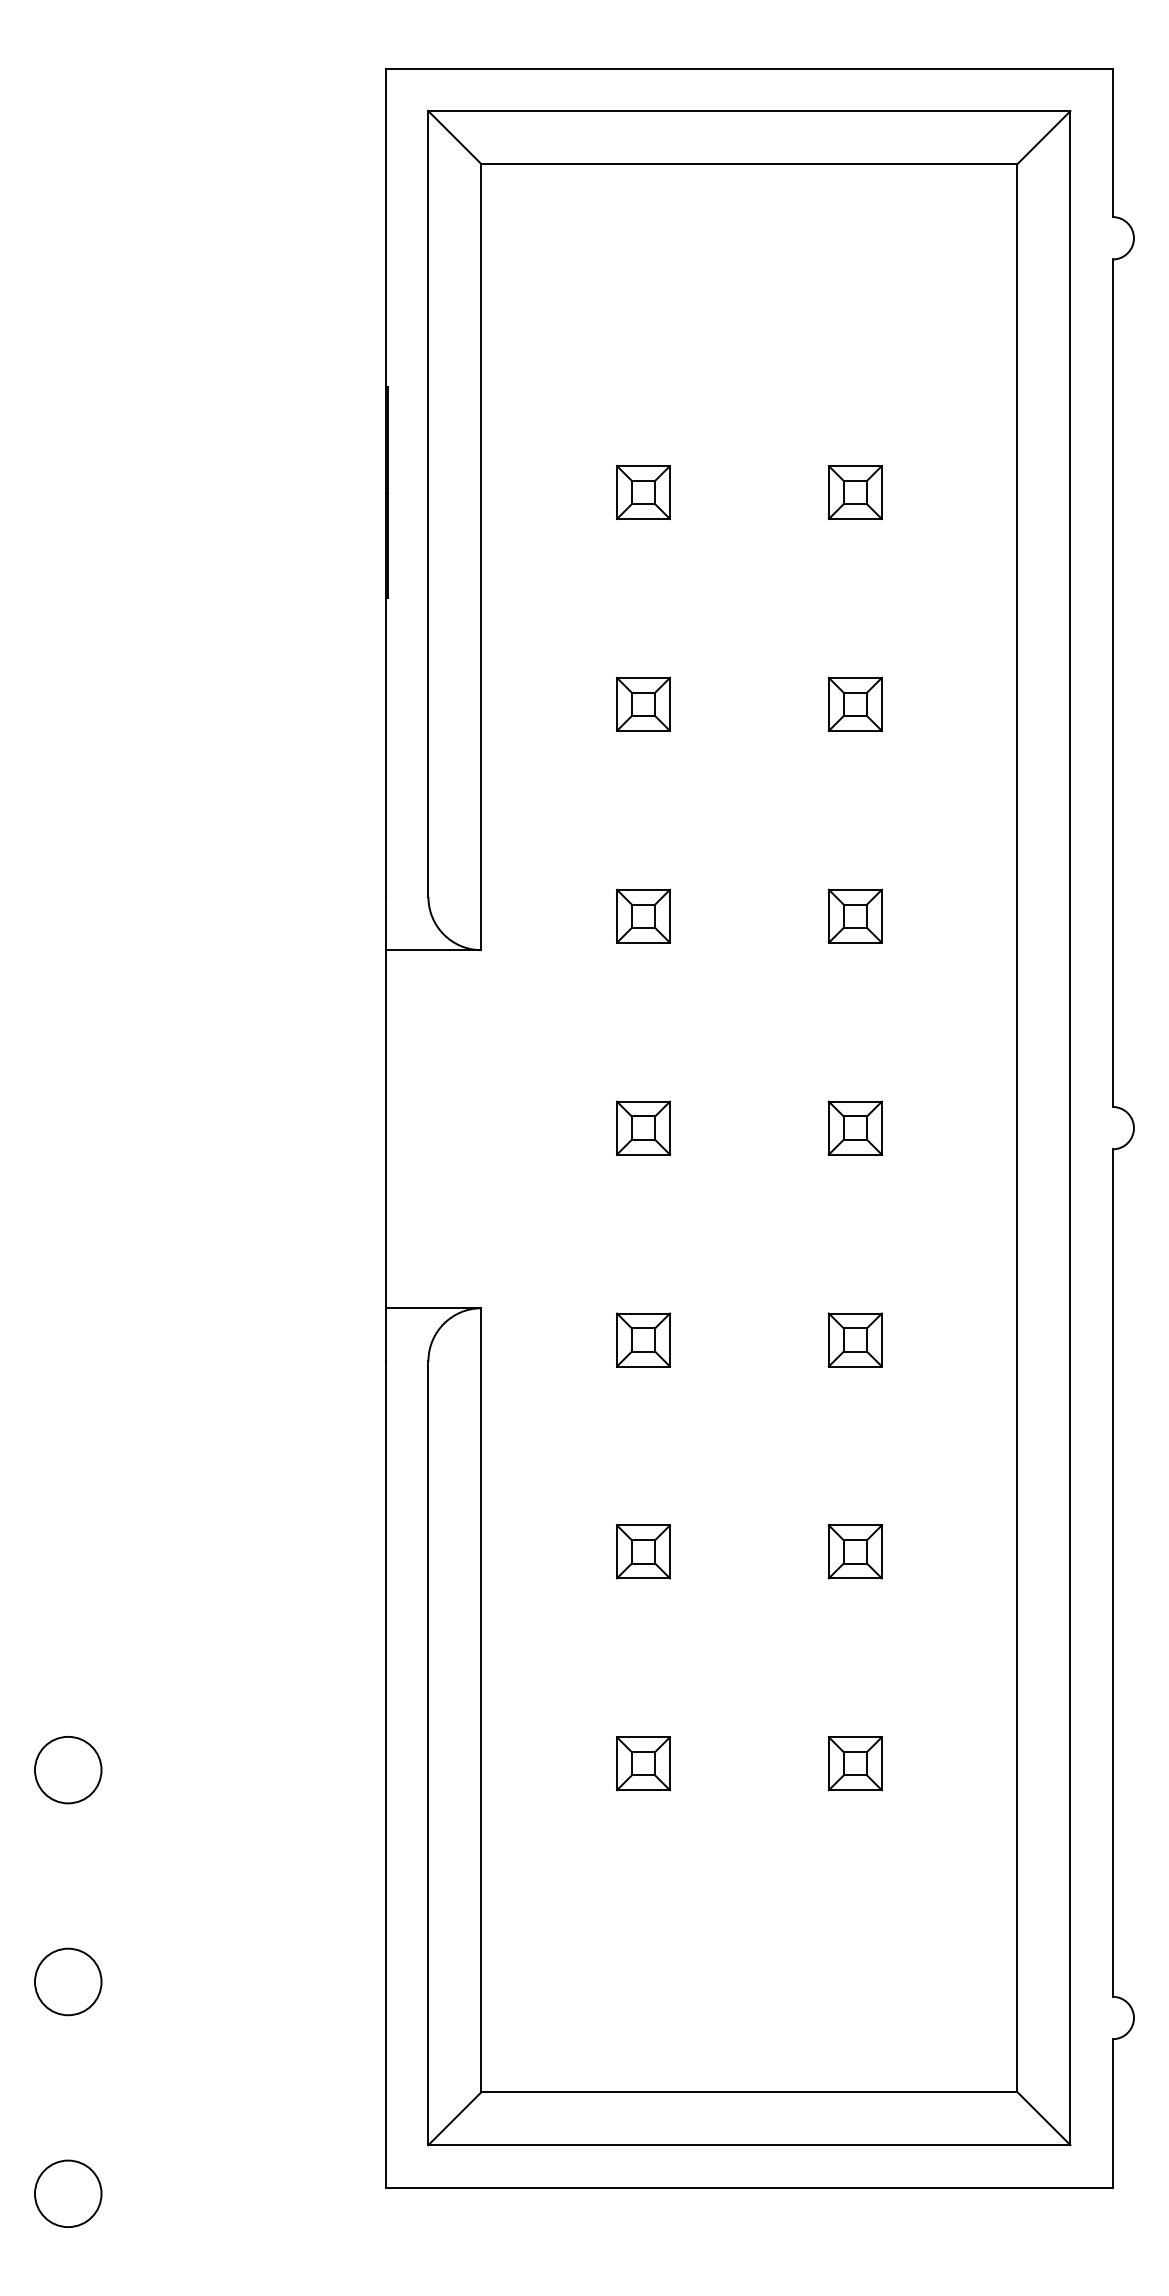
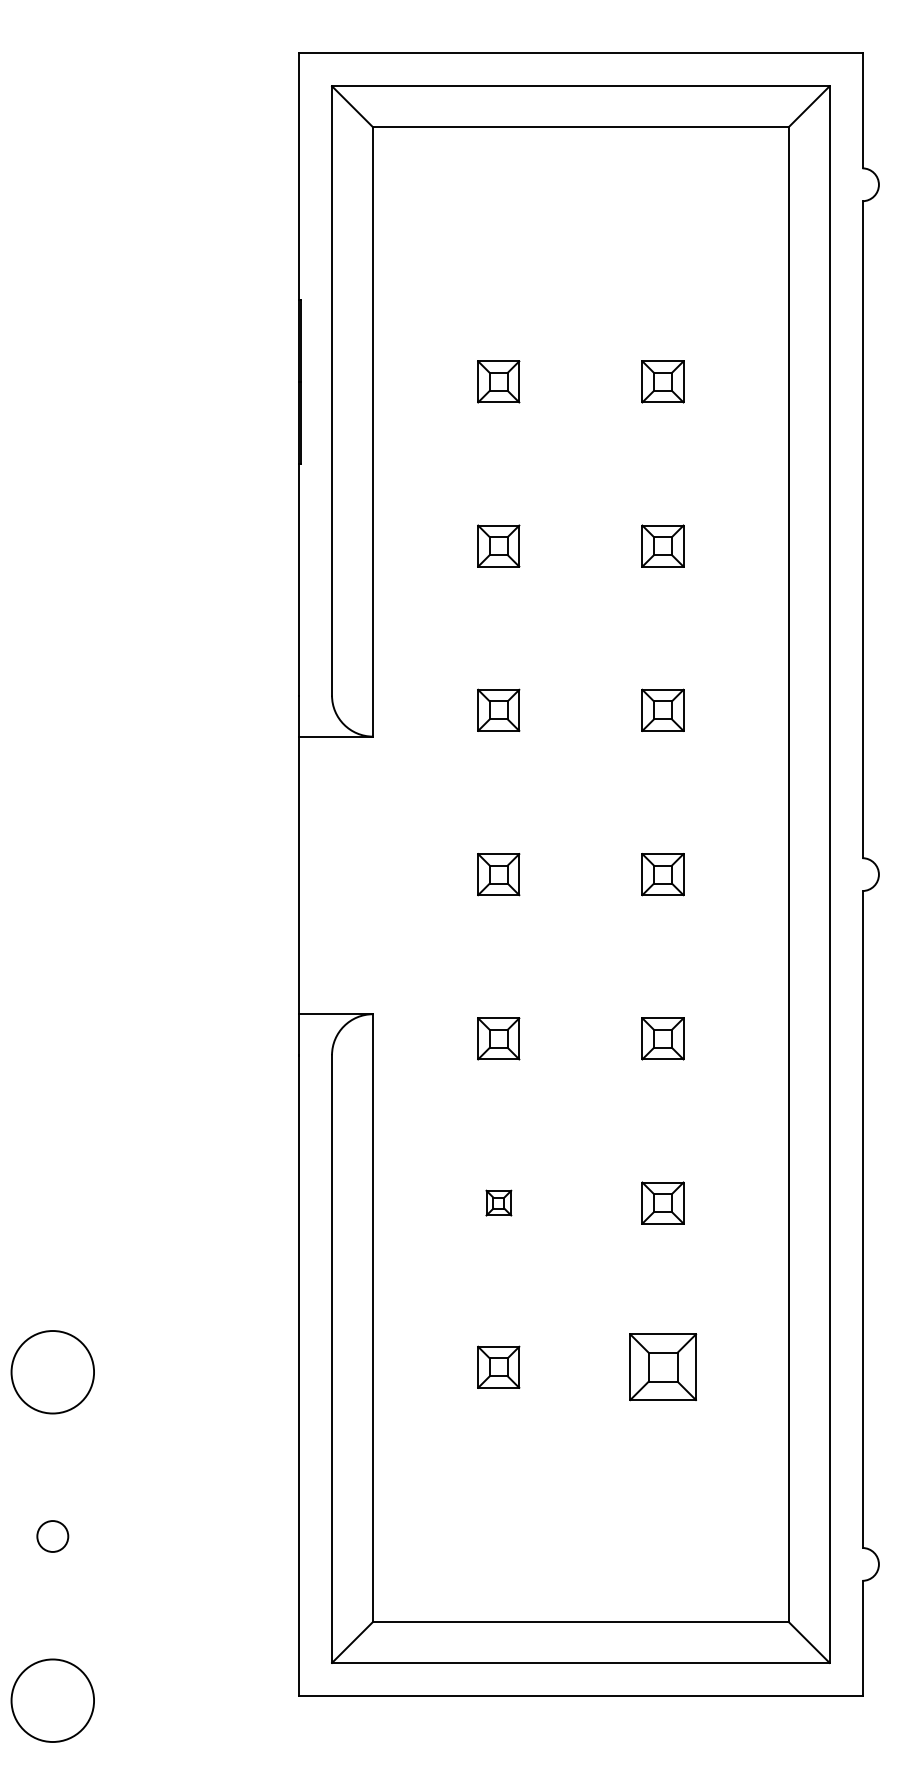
part: (643, 1551) -> (498, 1202), size x0.6
part: (854, 1763) -> (662, 1367), size x1.6
circle: (68, 1769) -> (52, 1371), size x1.6
circle: (68, 1981) -> (52, 1536), size x0.6
circle: (68, 2193) -> (52, 1700), size x1.6

